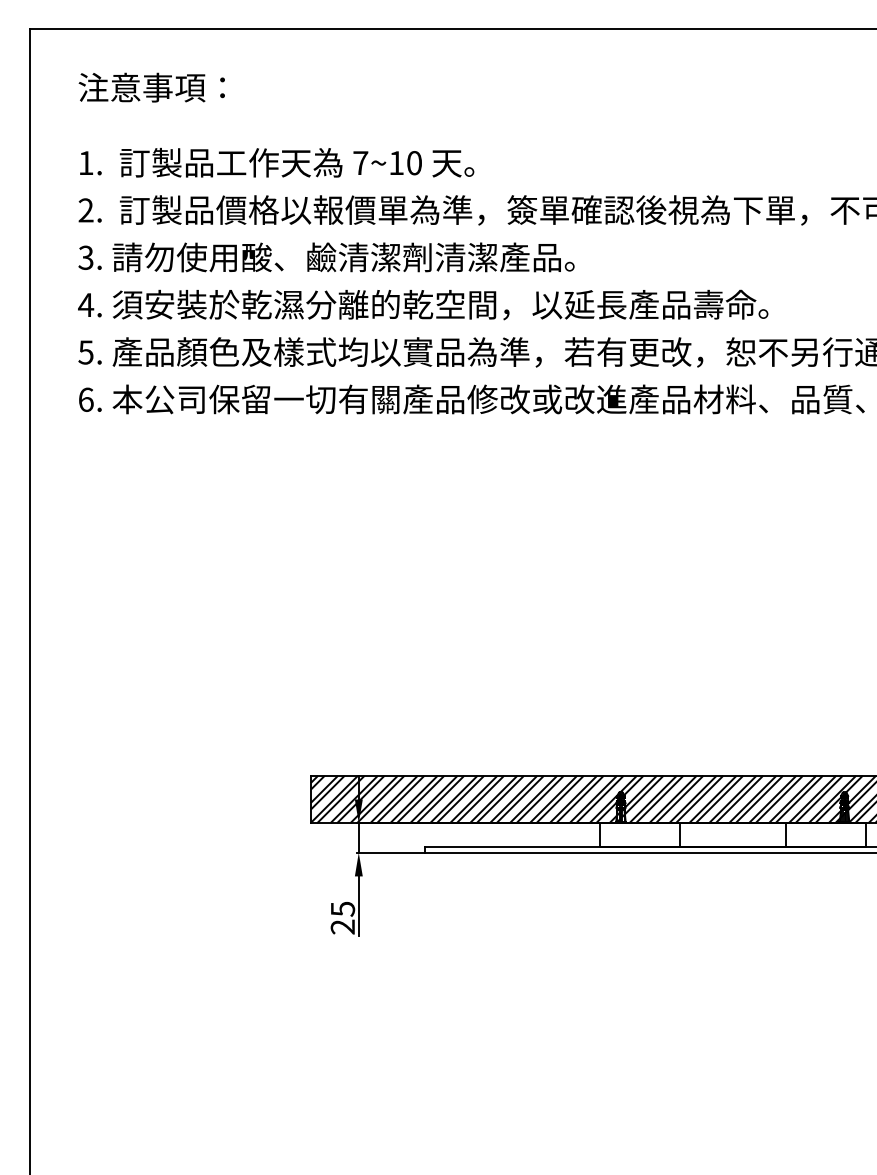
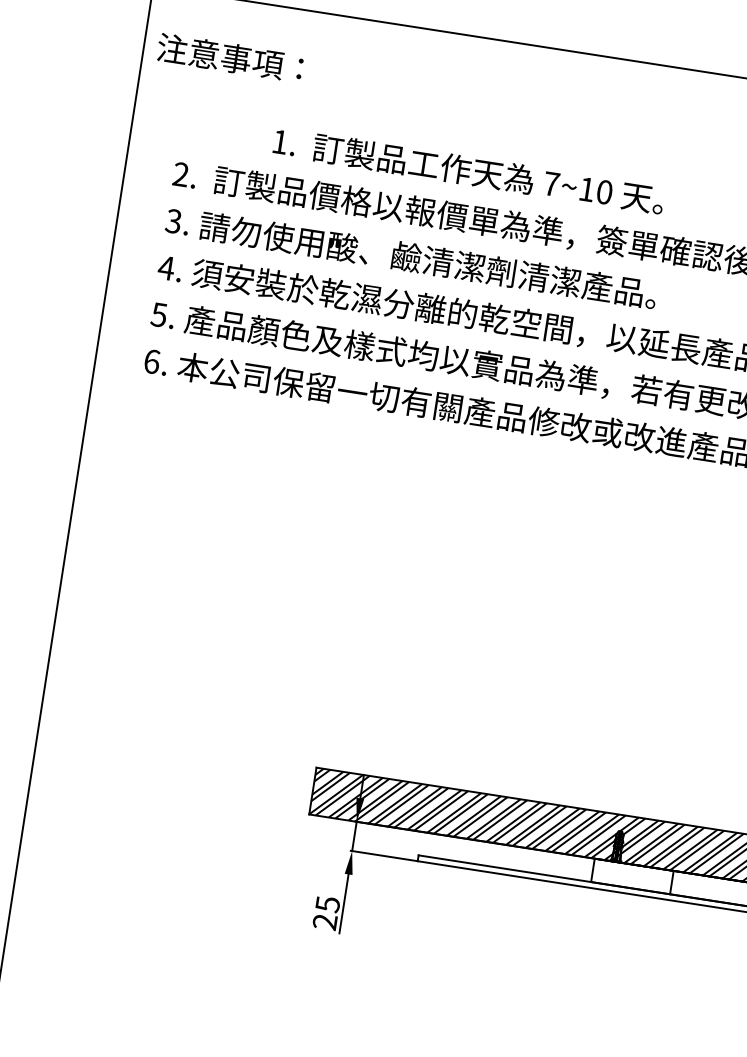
text: (151, 87) -> (229, 57), moved
text: (277, 162) -> (469, 170), moved

